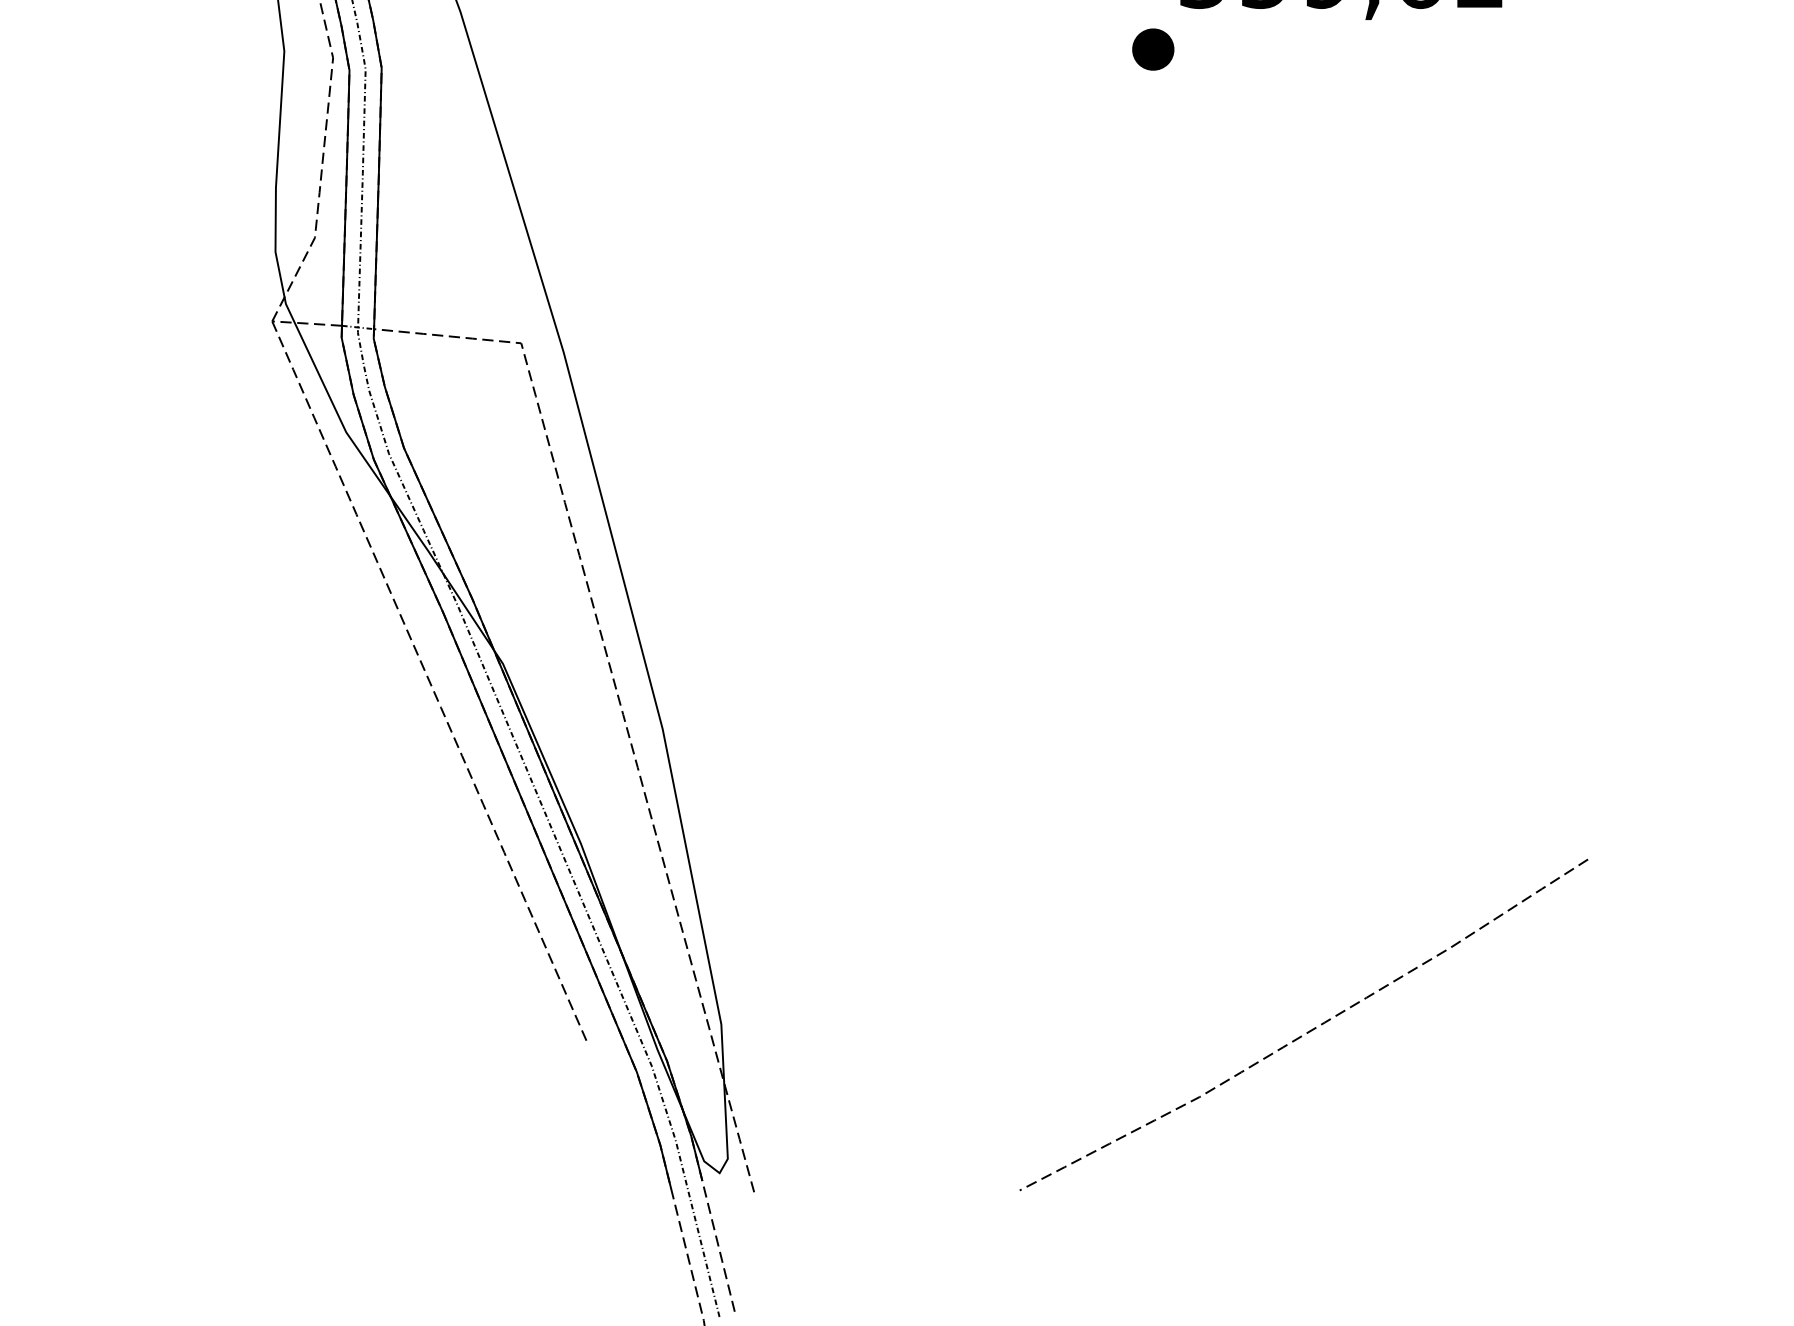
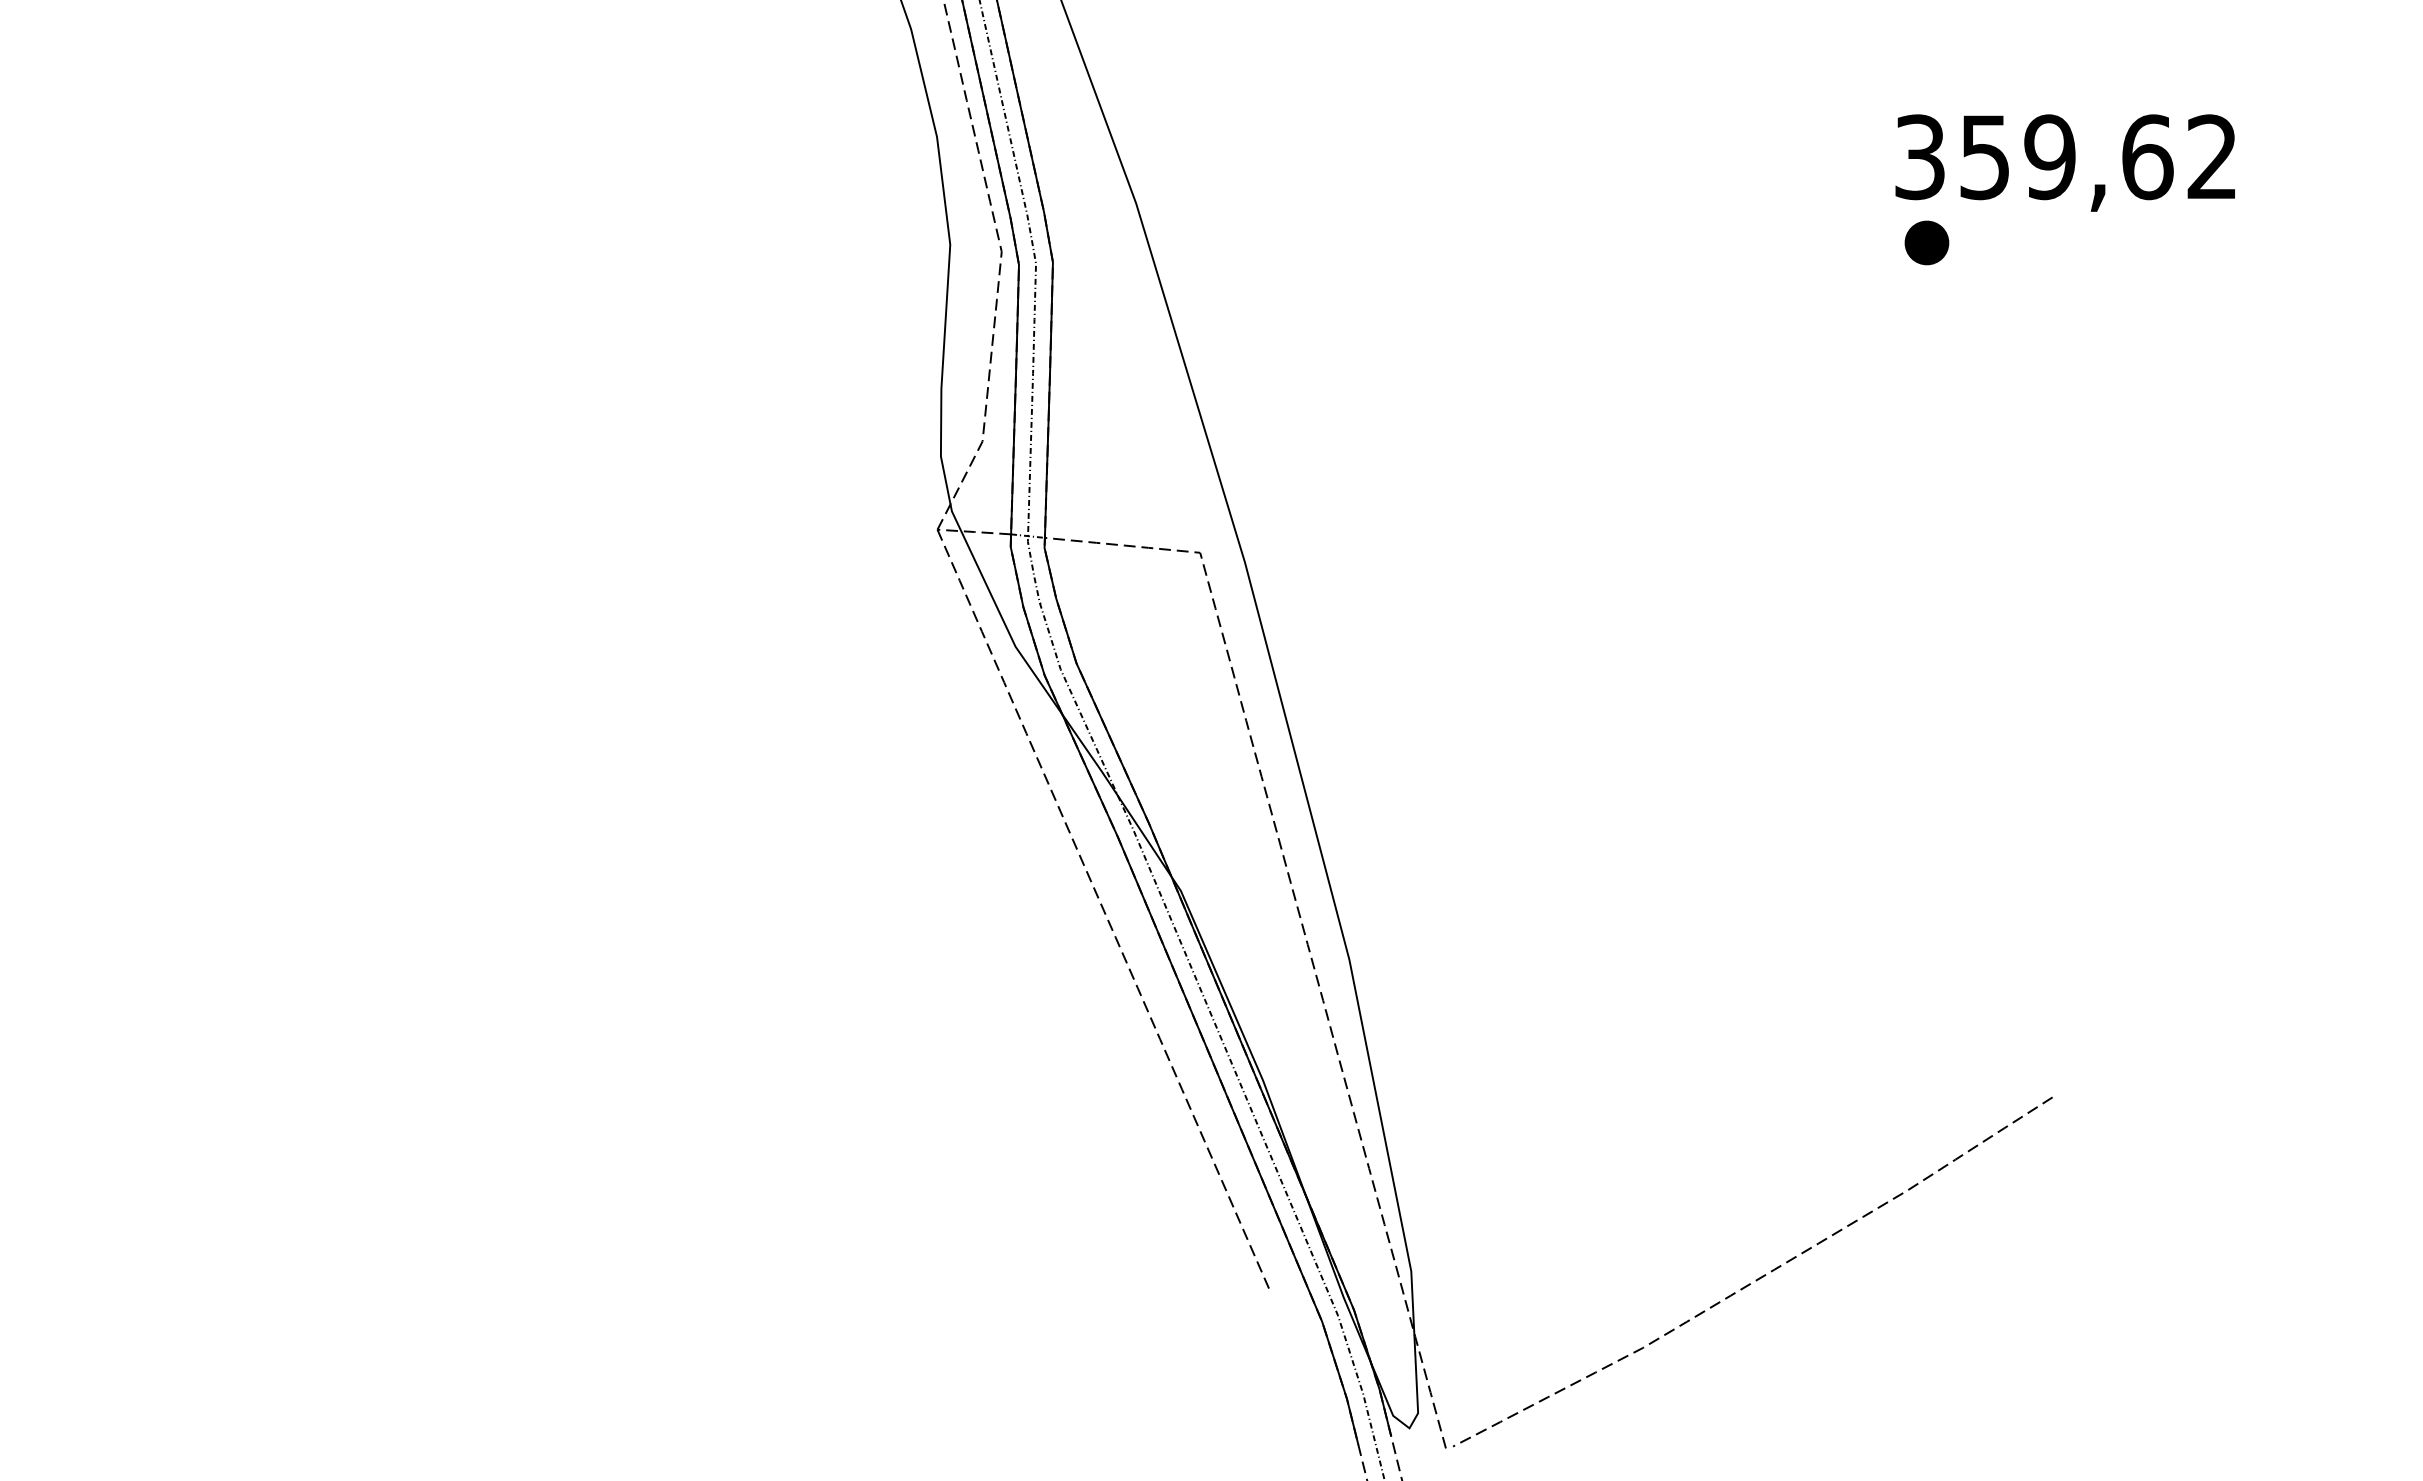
part: (1152, 49) -> (1926, 242), moved
curve: (1306, 1032) -> (1755, 1279), moved

